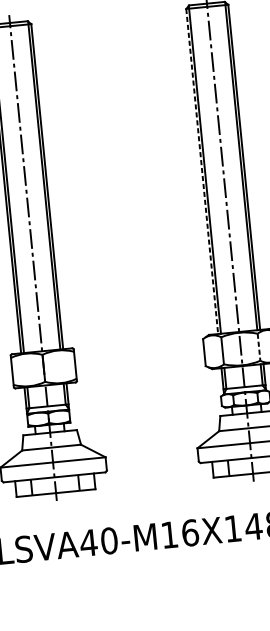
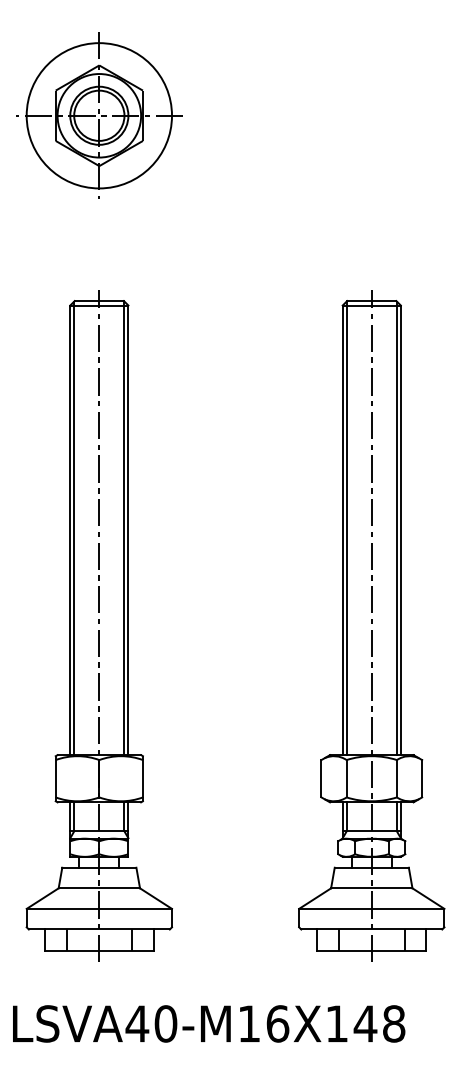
line: (202, 171) -> (342, 530), dashed -> solid
line: (258, 347) -> (396, 778), dashed -> solid

